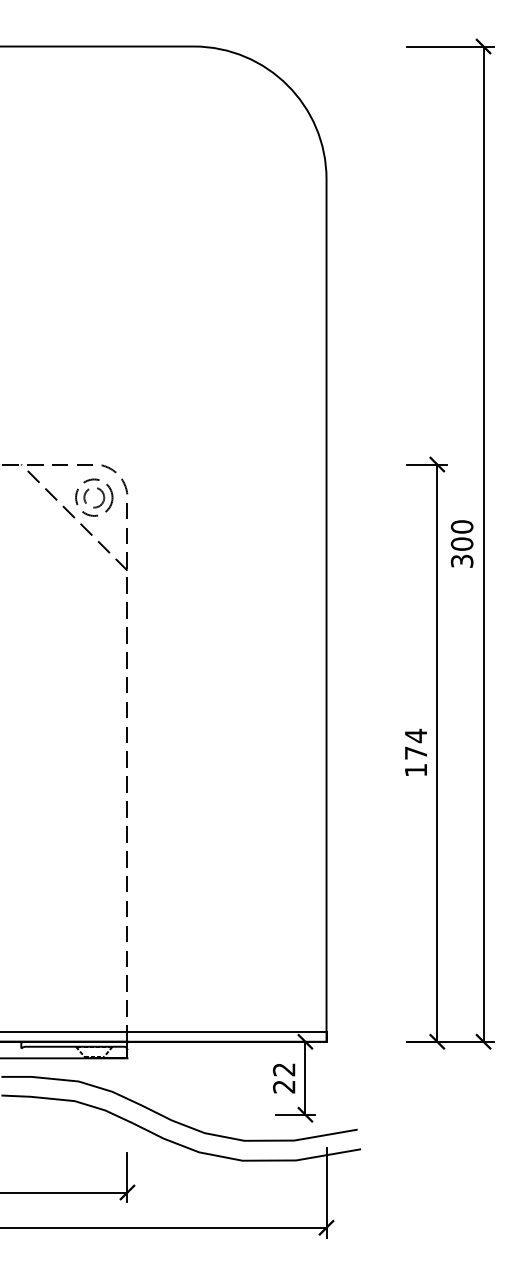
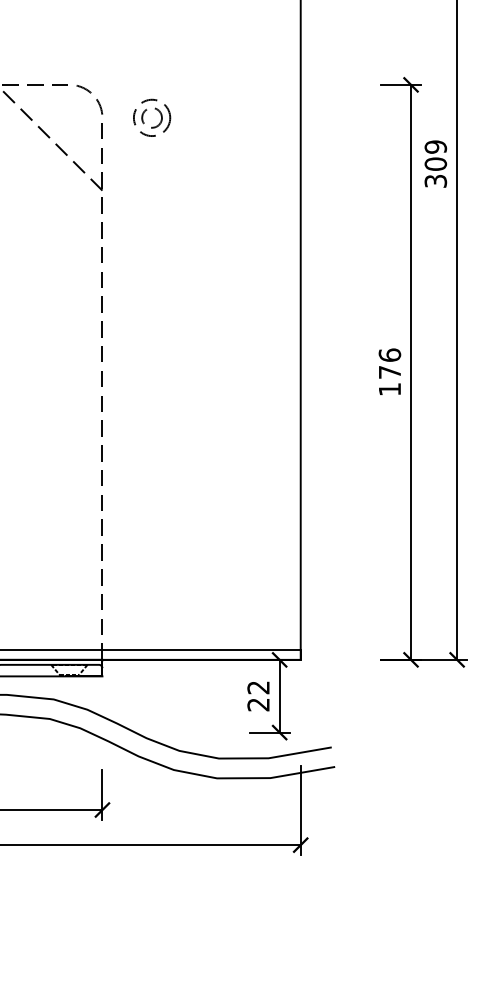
part: (100, 491) -> (158, 111), moved
text: (462, 526) -> (436, 146), 300 -> 309
text: (415, 735) -> (389, 354), 174 -> 176

